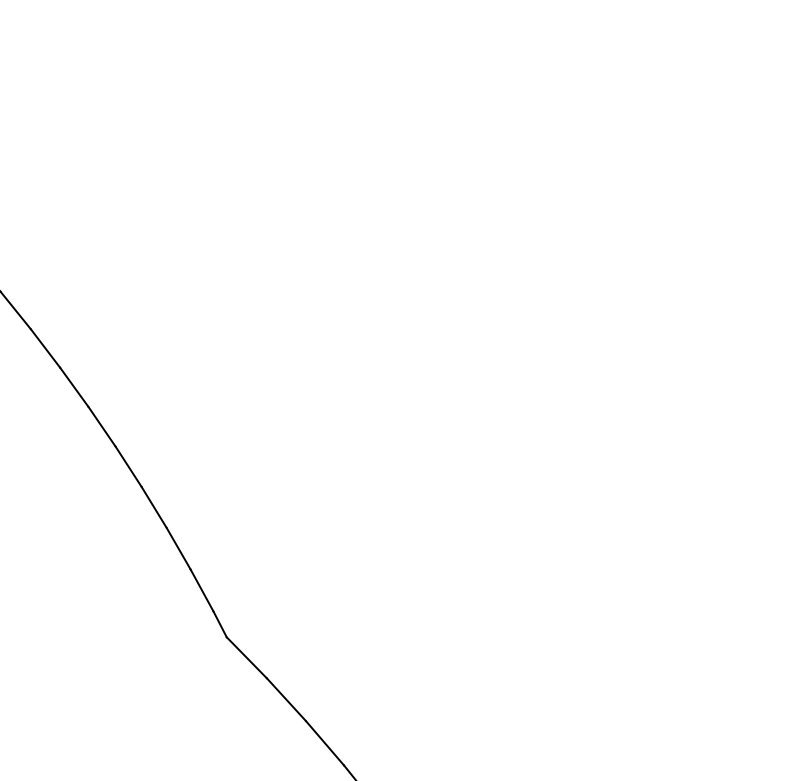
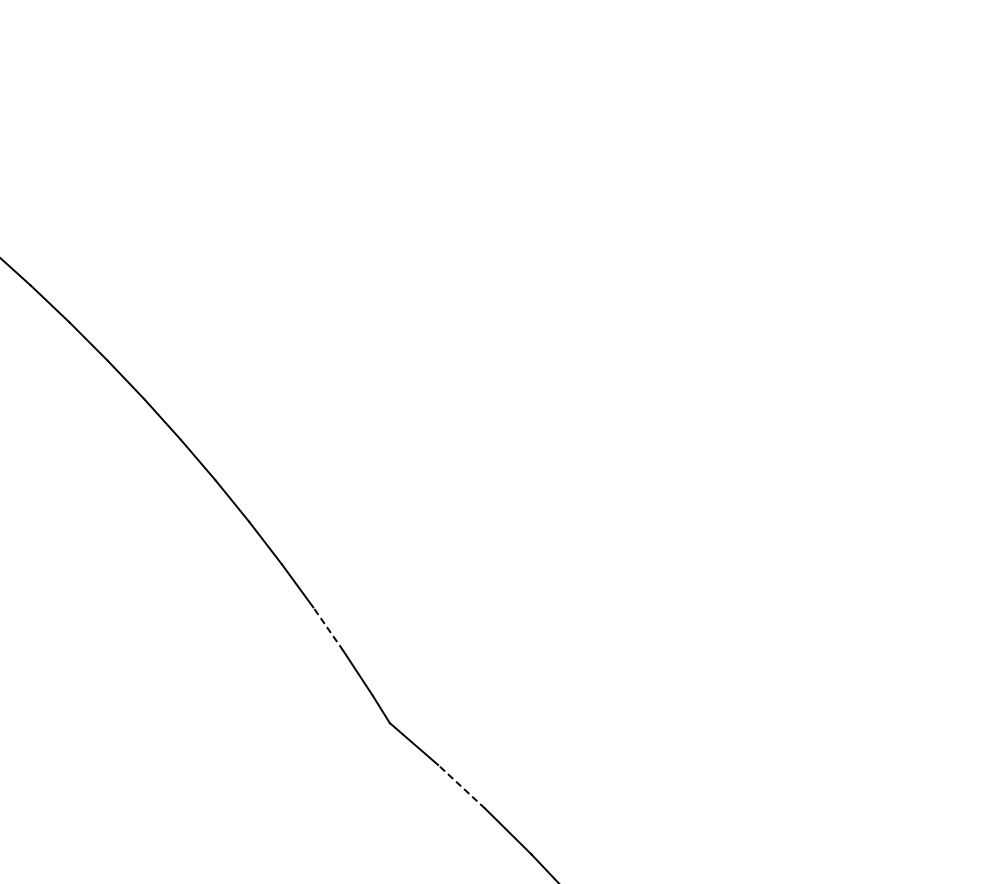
line: (178, 548) -> (328, 629), solid -> dashed
line: (286, 699) -> (461, 786), solid -> dashed

